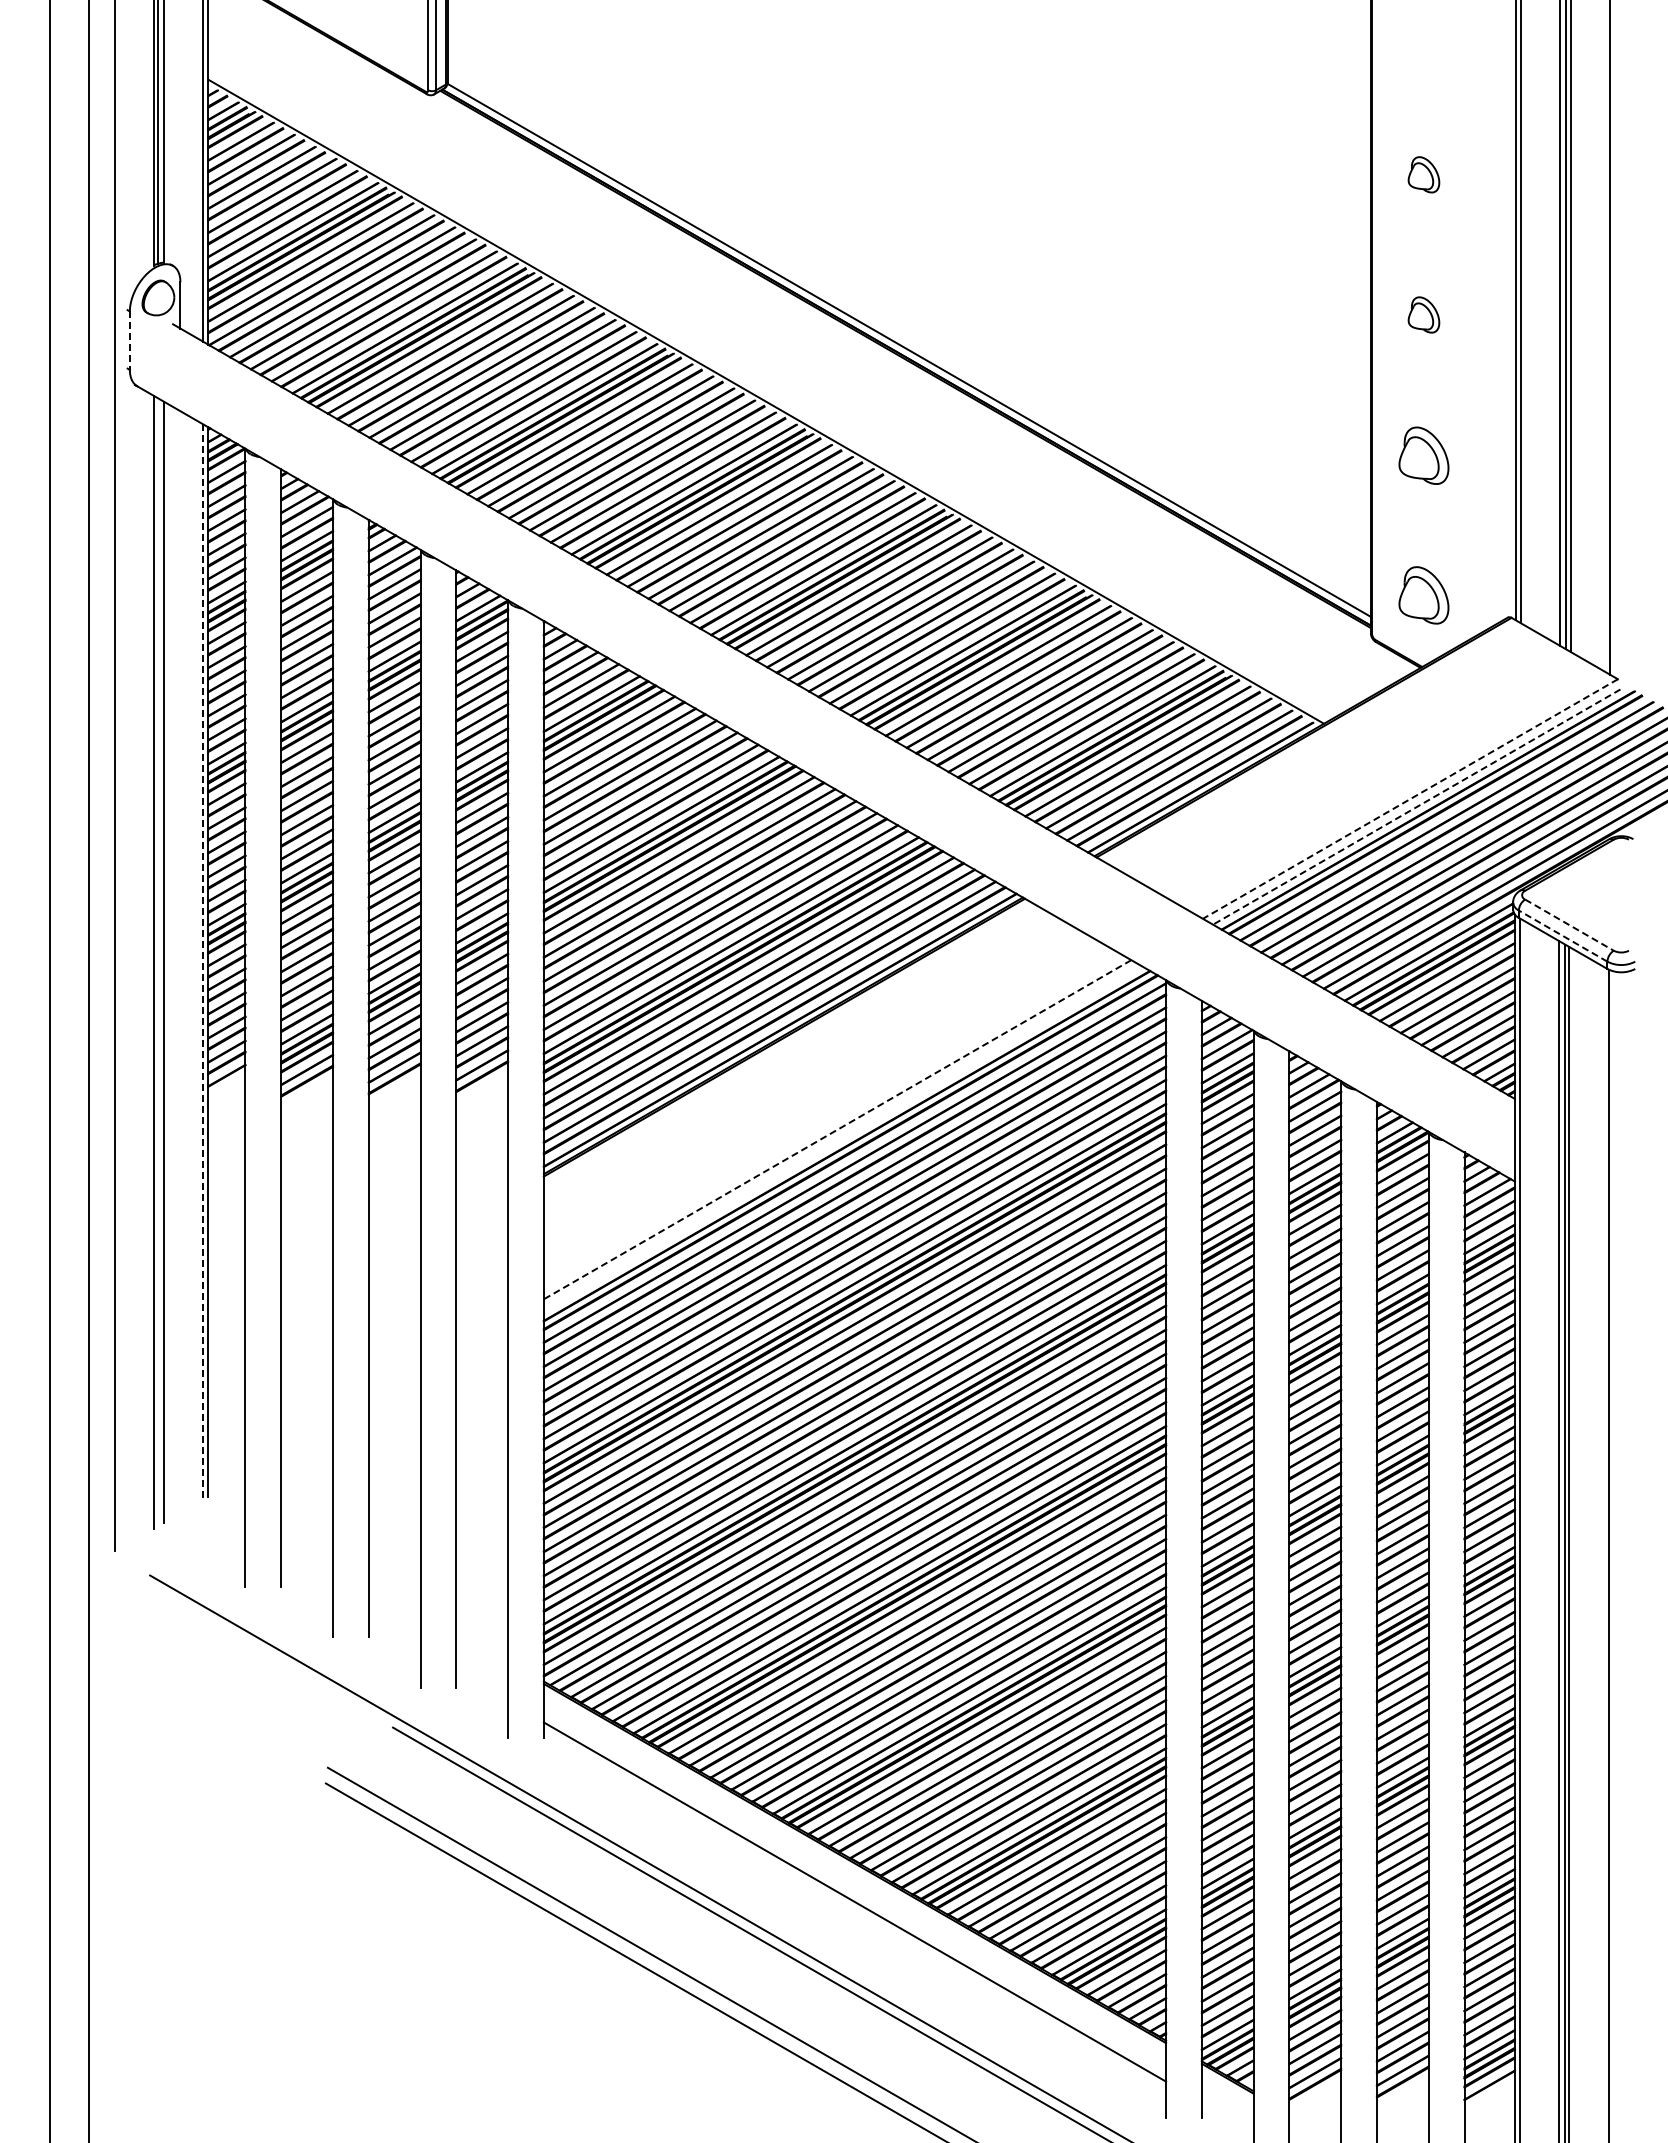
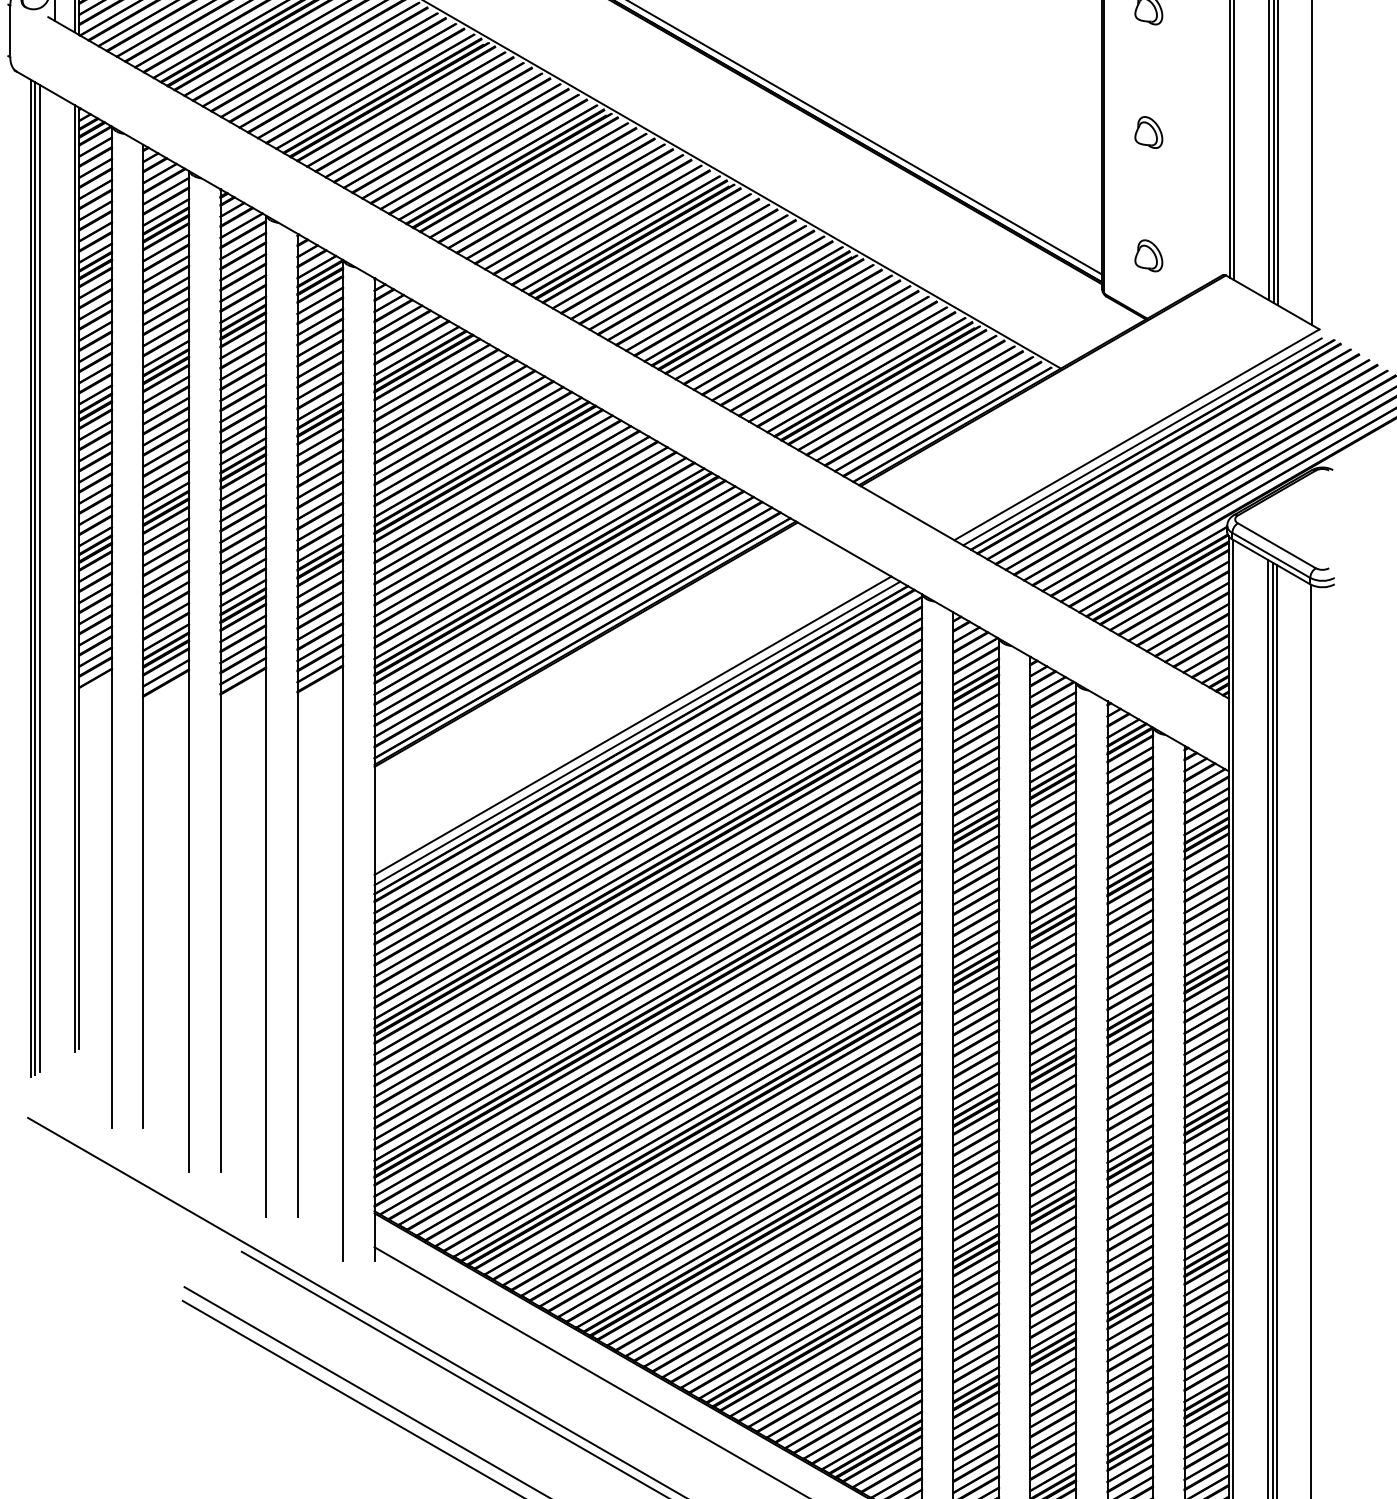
line: (129, 341) -> (9, 32), dashed -> solid
part: (1423, 454) -> (1148, 131), size x0.62
part: (1423, 595) -> (1148, 255), size x0.62
line: (1410, 799) -> (1137, 435), dashed -> solid
line: (1416, 807) -> (1142, 442), dashed -> solid
line: (1569, 925) -> (1276, 546), dashed -> solid
line: (1562, 935) -> (1270, 554), dashed -> solid
line: (158, 962) -> (35, 578), added
line: (203, 962) -> (75, 578), dashed -> solid
line: (837, 1129) -> (632, 725), dashed -> solid
line: (842, 1138) -> (637, 733), added

